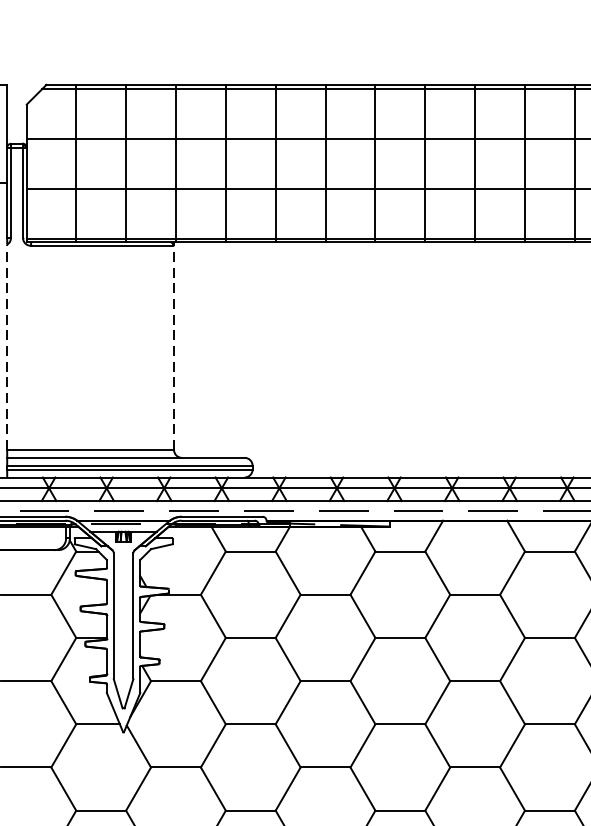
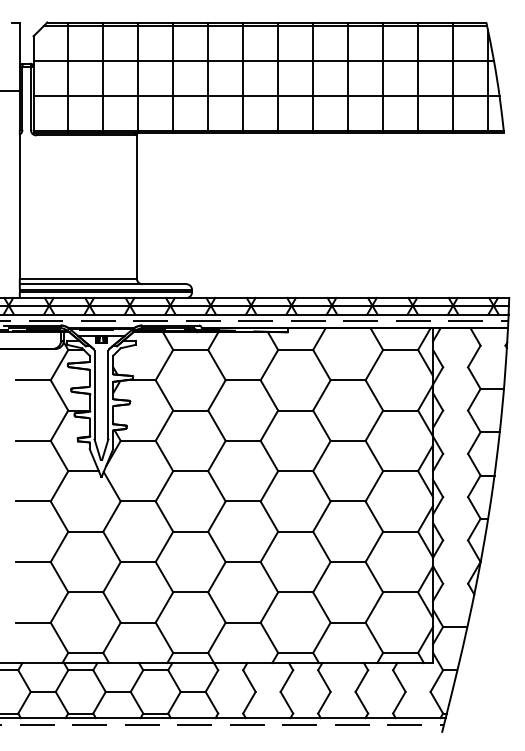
line: (173, 345) -> (136, 205), dashed -> solid
line: (6, 347) -> (19, 206), dashed -> solid

